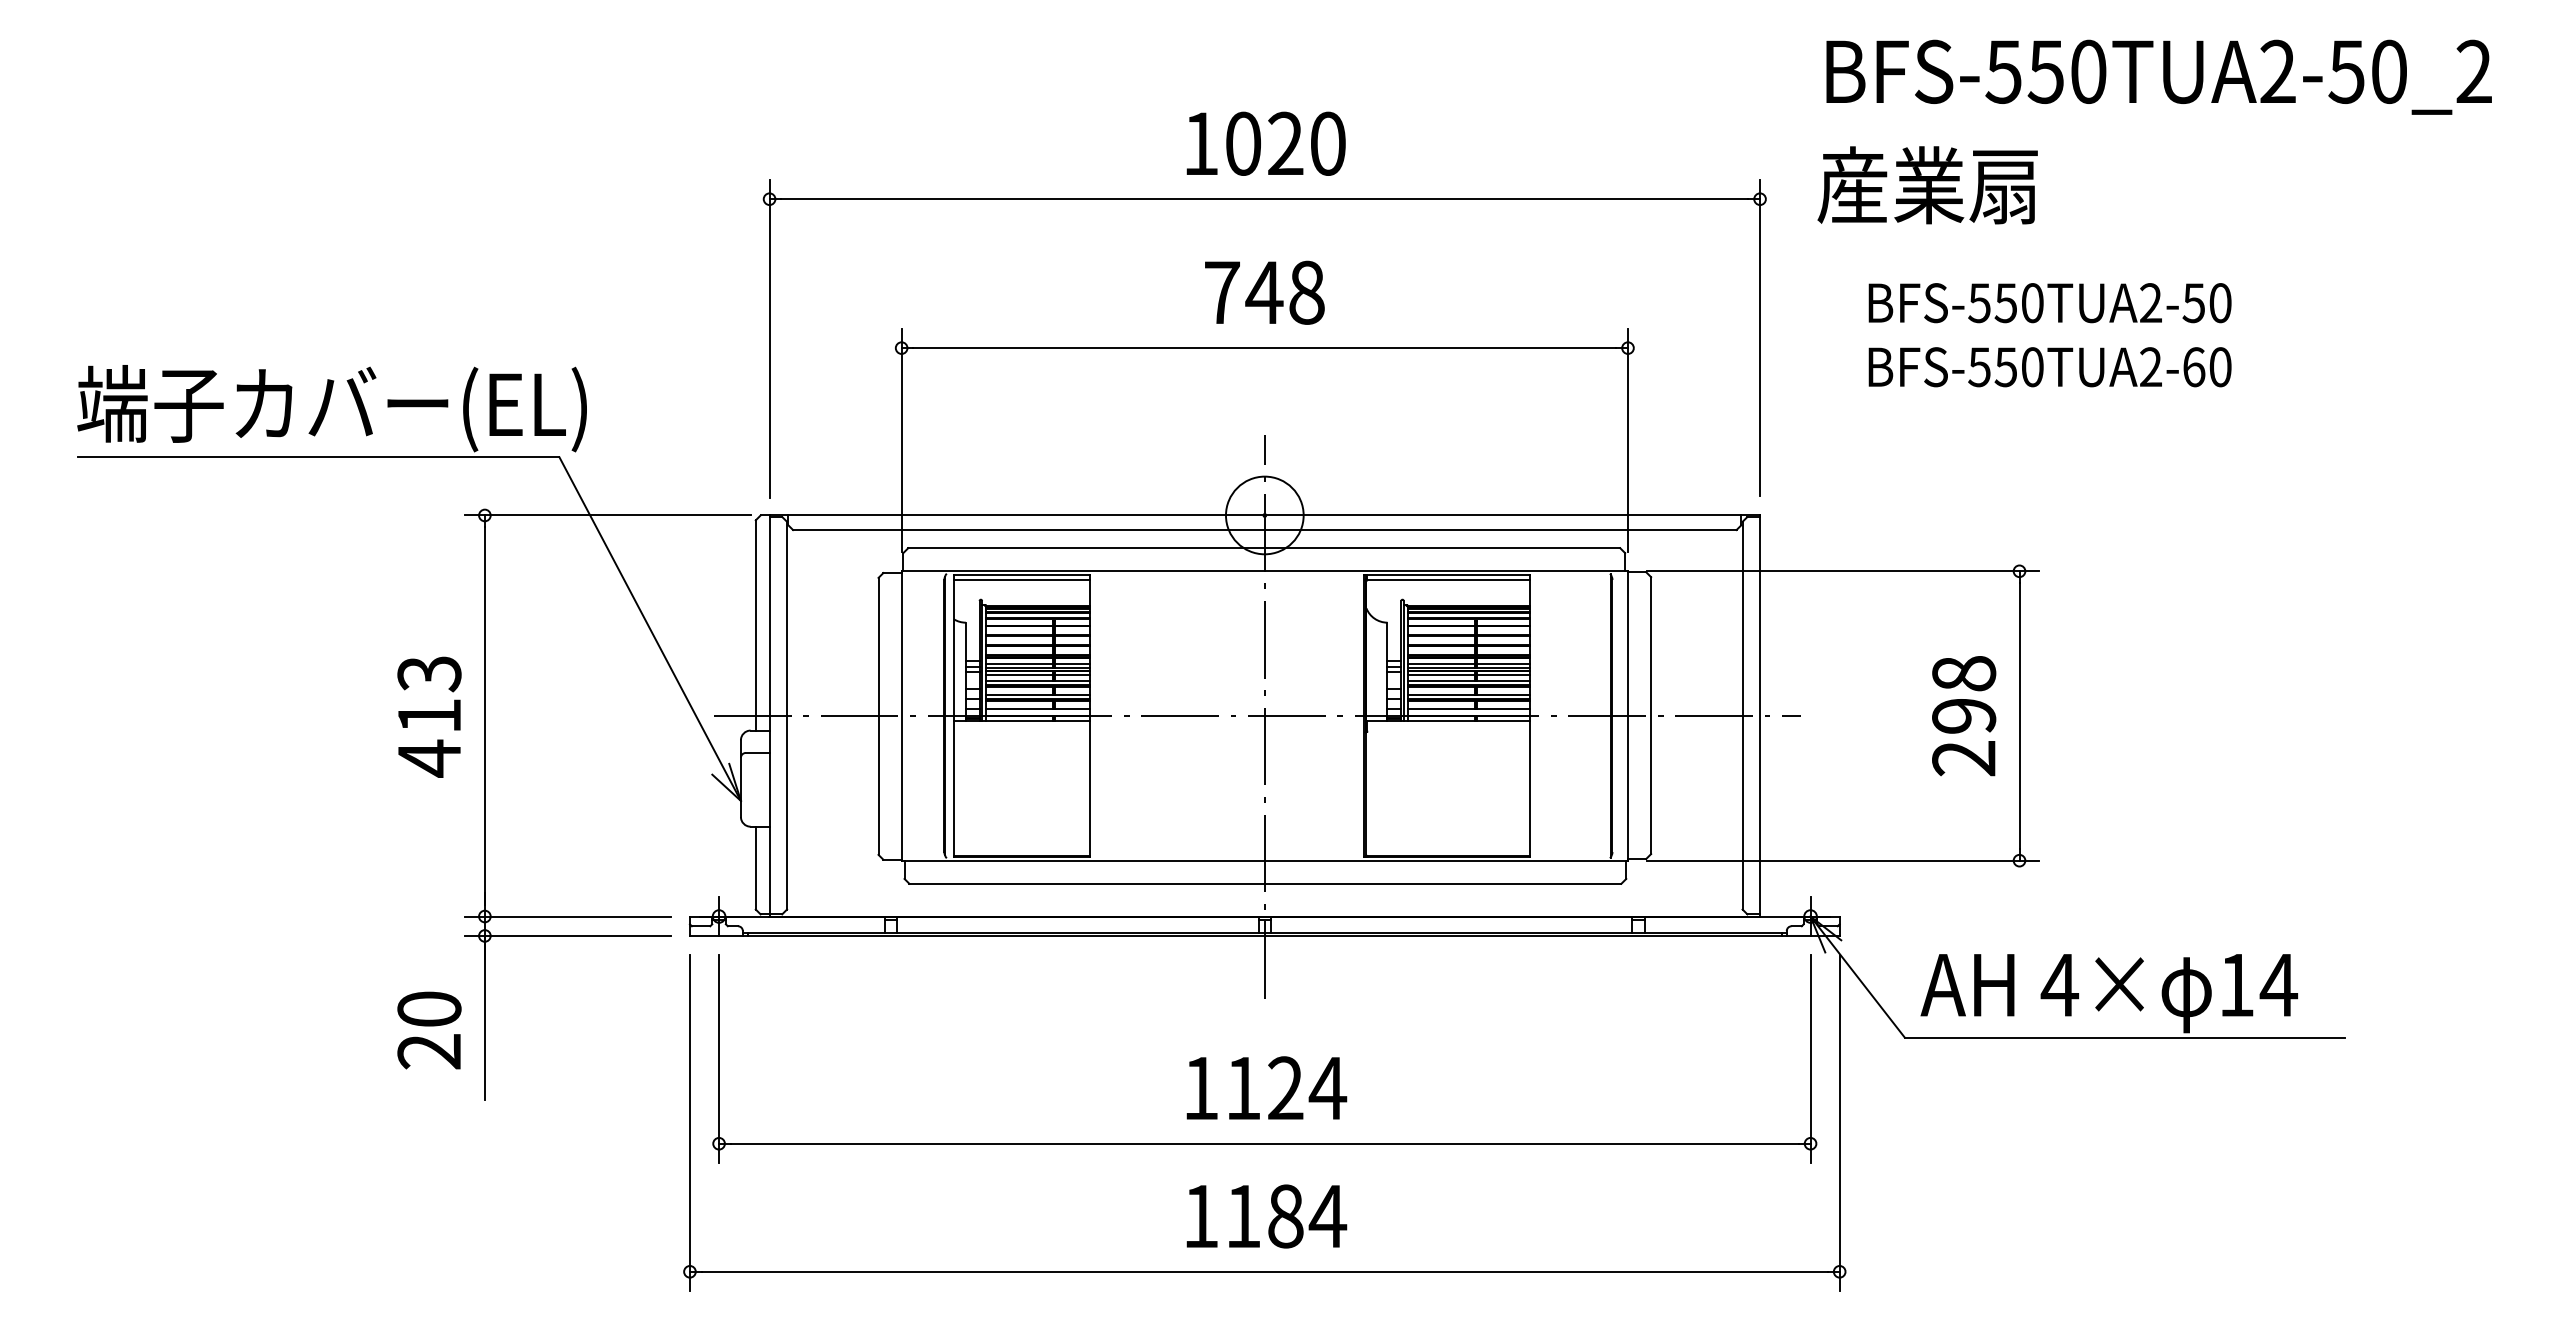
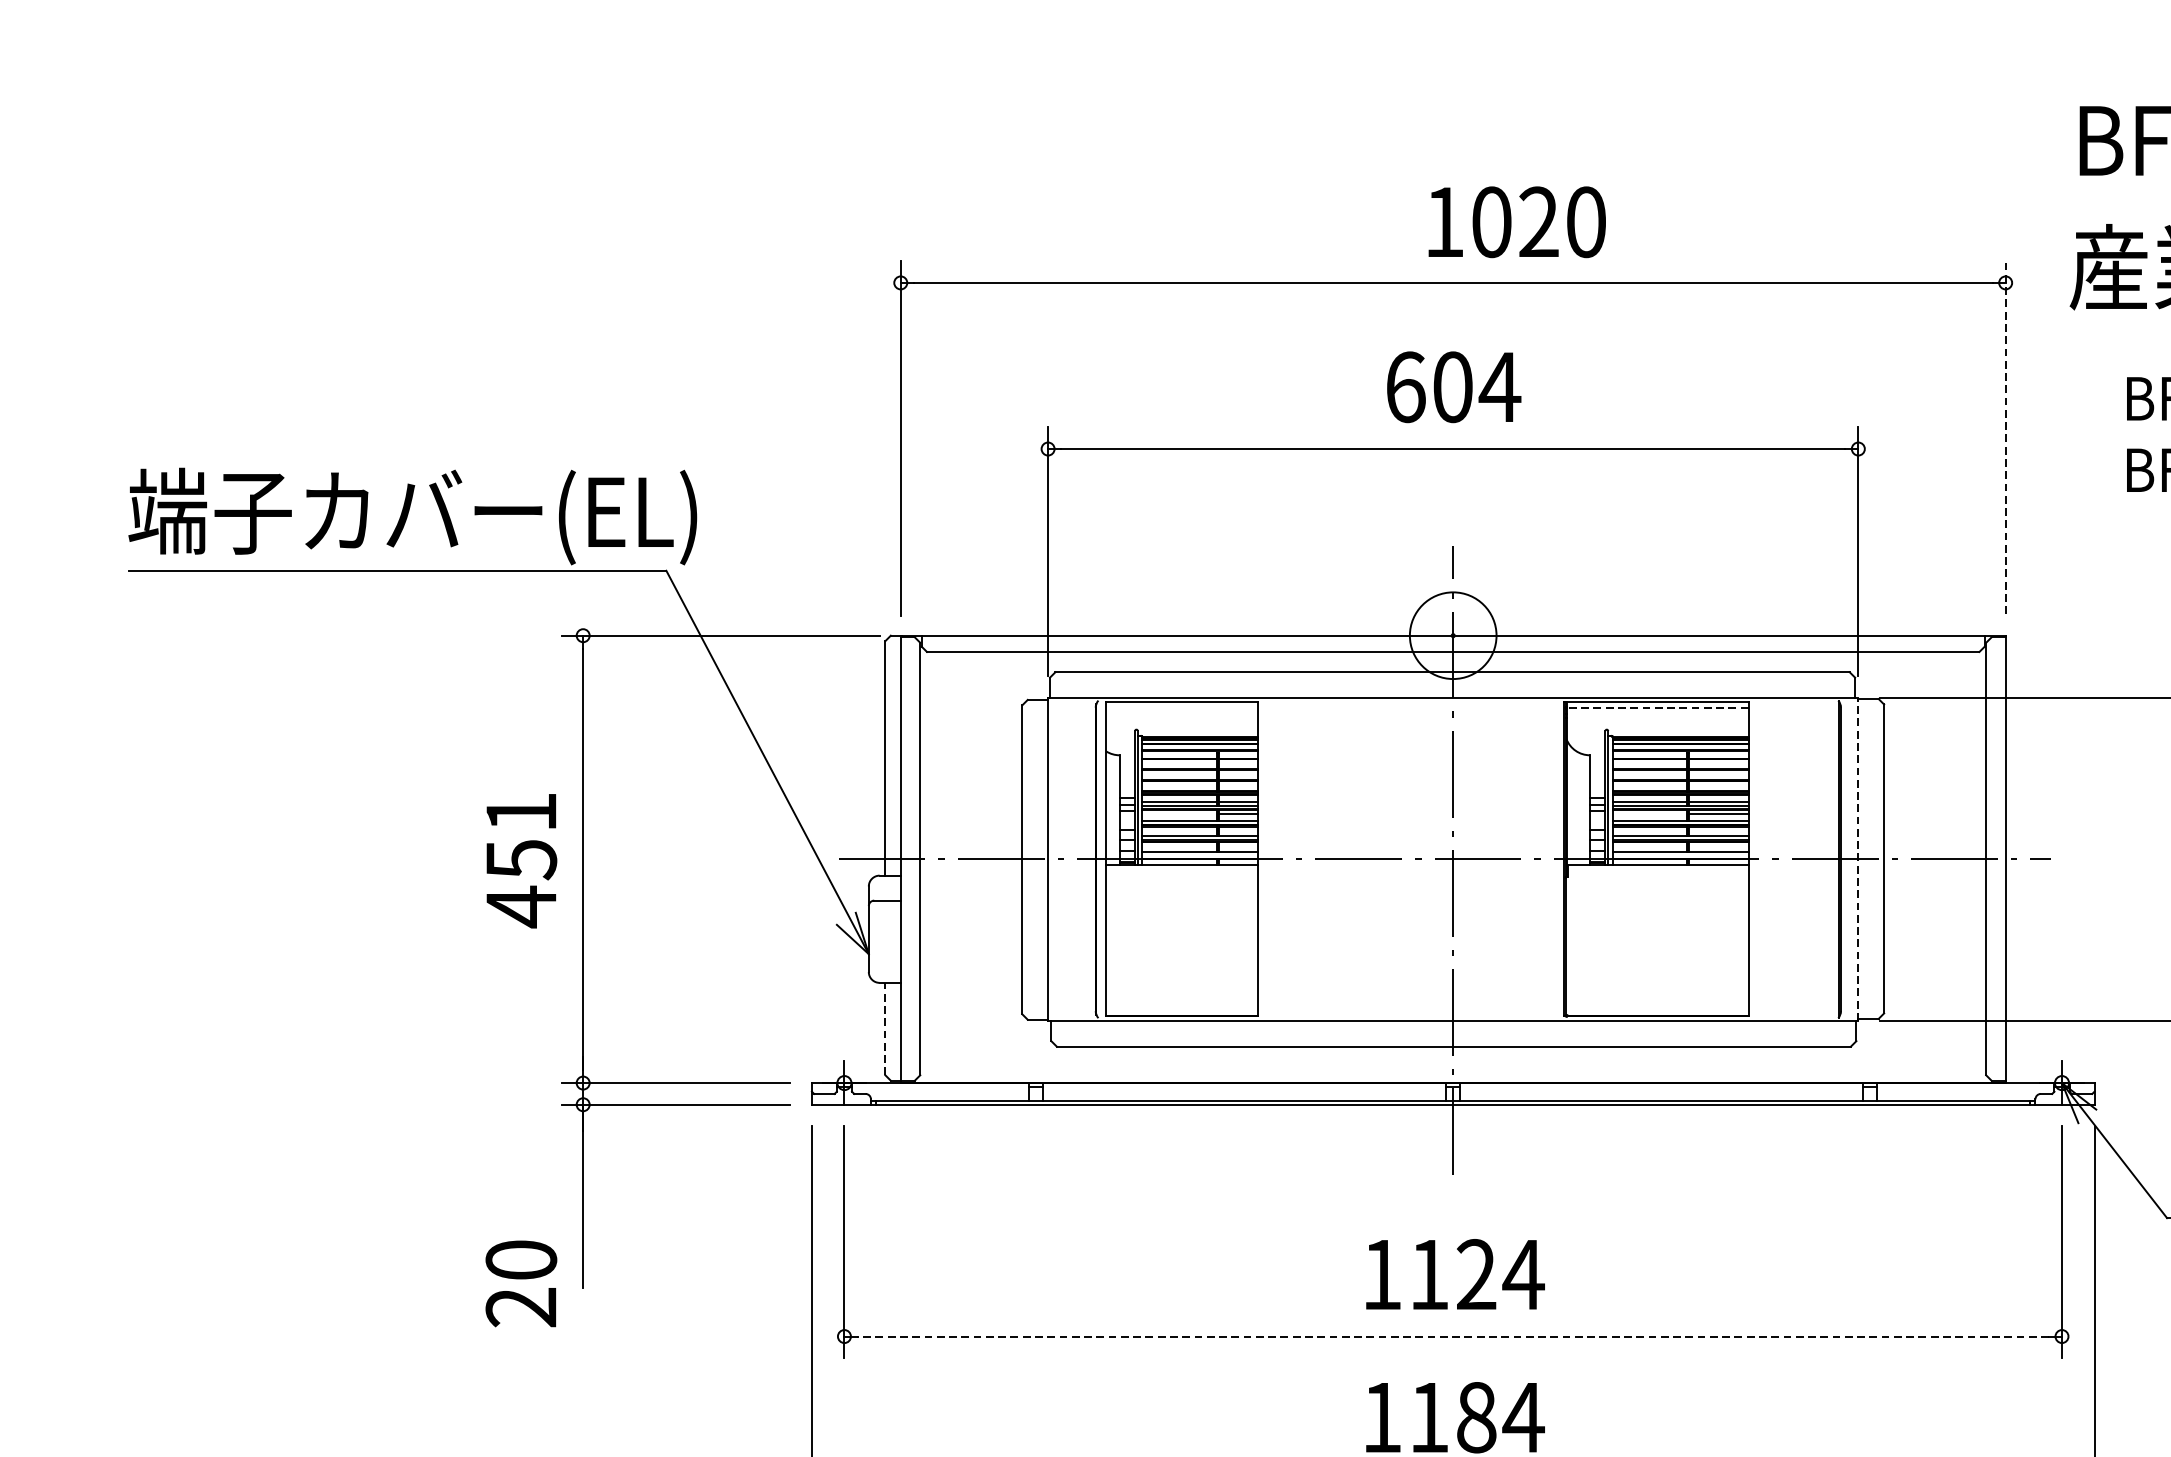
text: (1265, 143) -> (1516, 221), moved
text: (1265, 292) -> (1453, 386), 748 -> 604
line: (1760, 337) -> (2006, 437), solid -> dashed
line: (1021, 580) -> (1181, 708), removed
line: (1447, 580) -> (1656, 708), solid -> dashed
line: (1019, 675) -> (1179, 814), removed
line: (1440, 675) -> (1649, 814), removed
text: (429, 695) -> (521, 836), 413 -> 451
line: (1628, 716) -> (1858, 859), solid -> dashed
line: (755, 867) -> (885, 1028), solid -> dashed
text: (429, 1030) -> (521, 1283), moved
line: (1264, 1143) -> (1452, 1336), solid -> dashed

